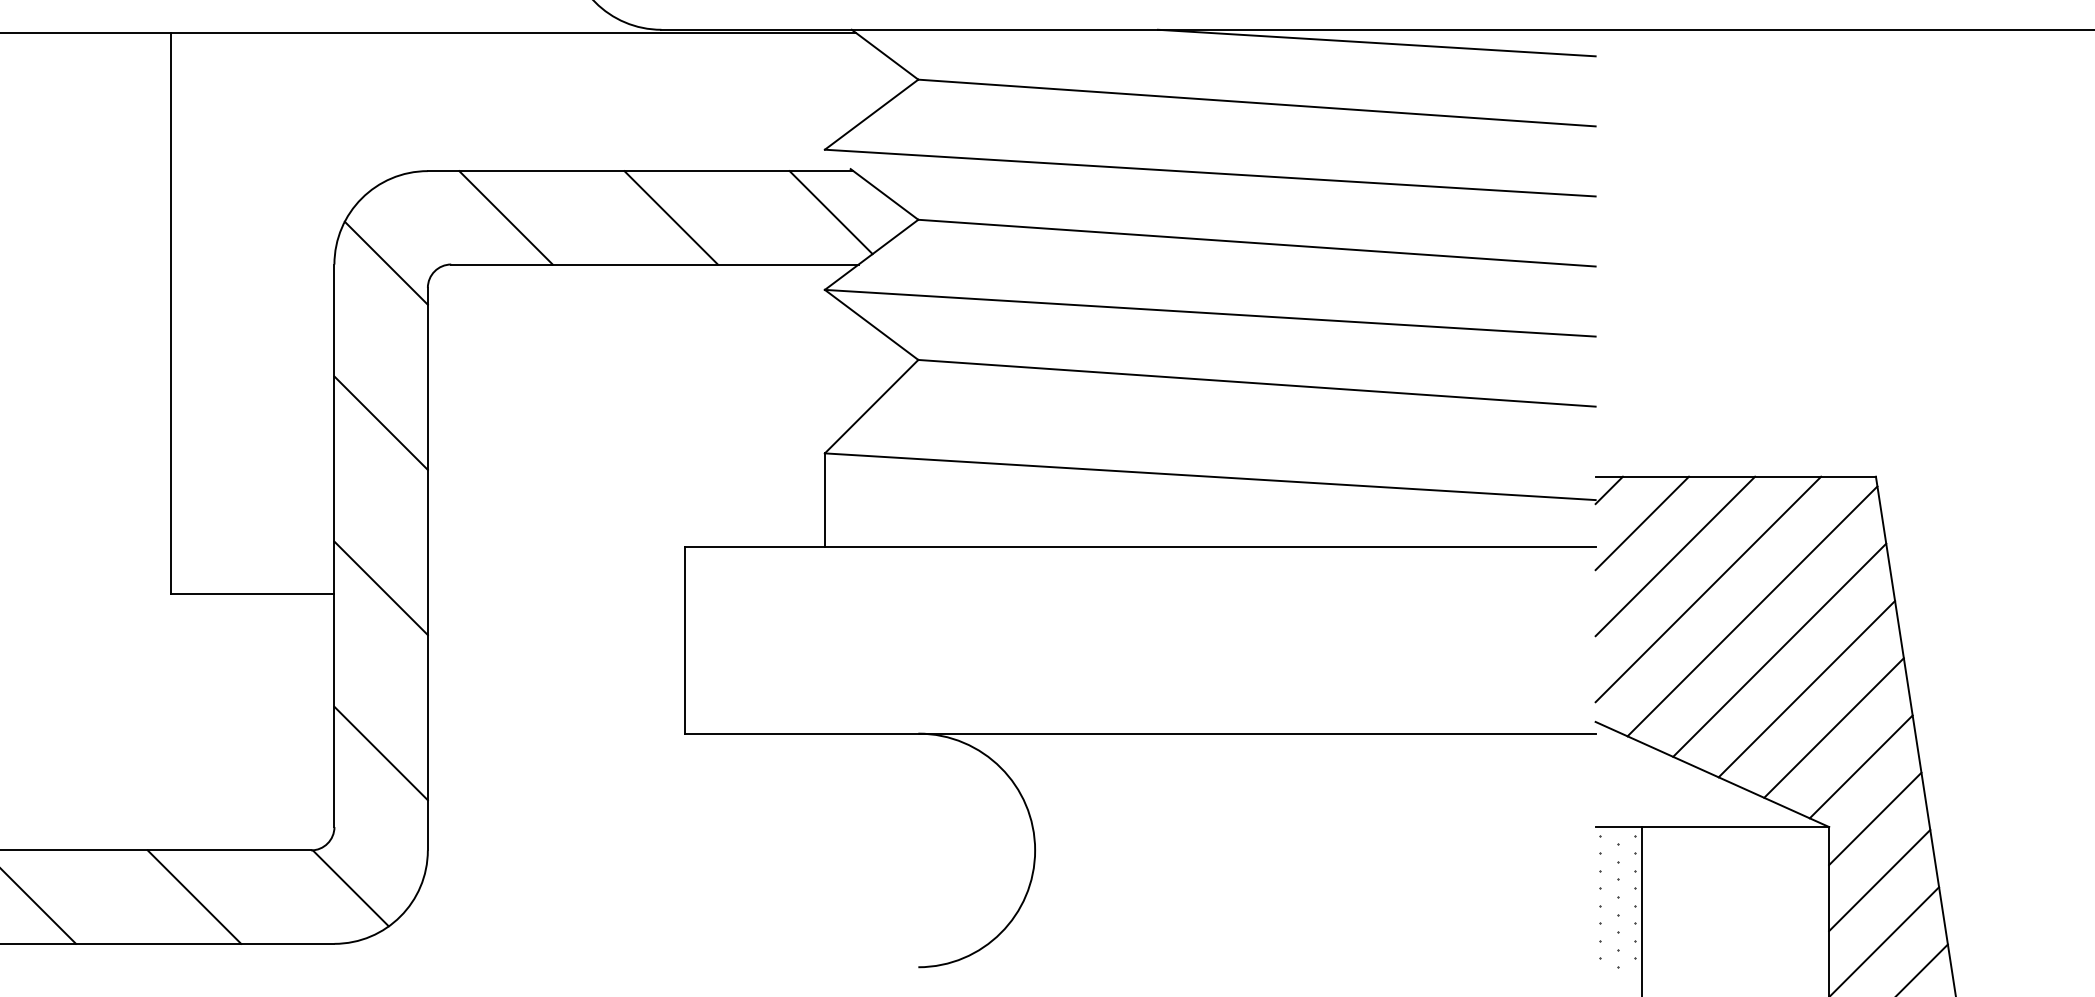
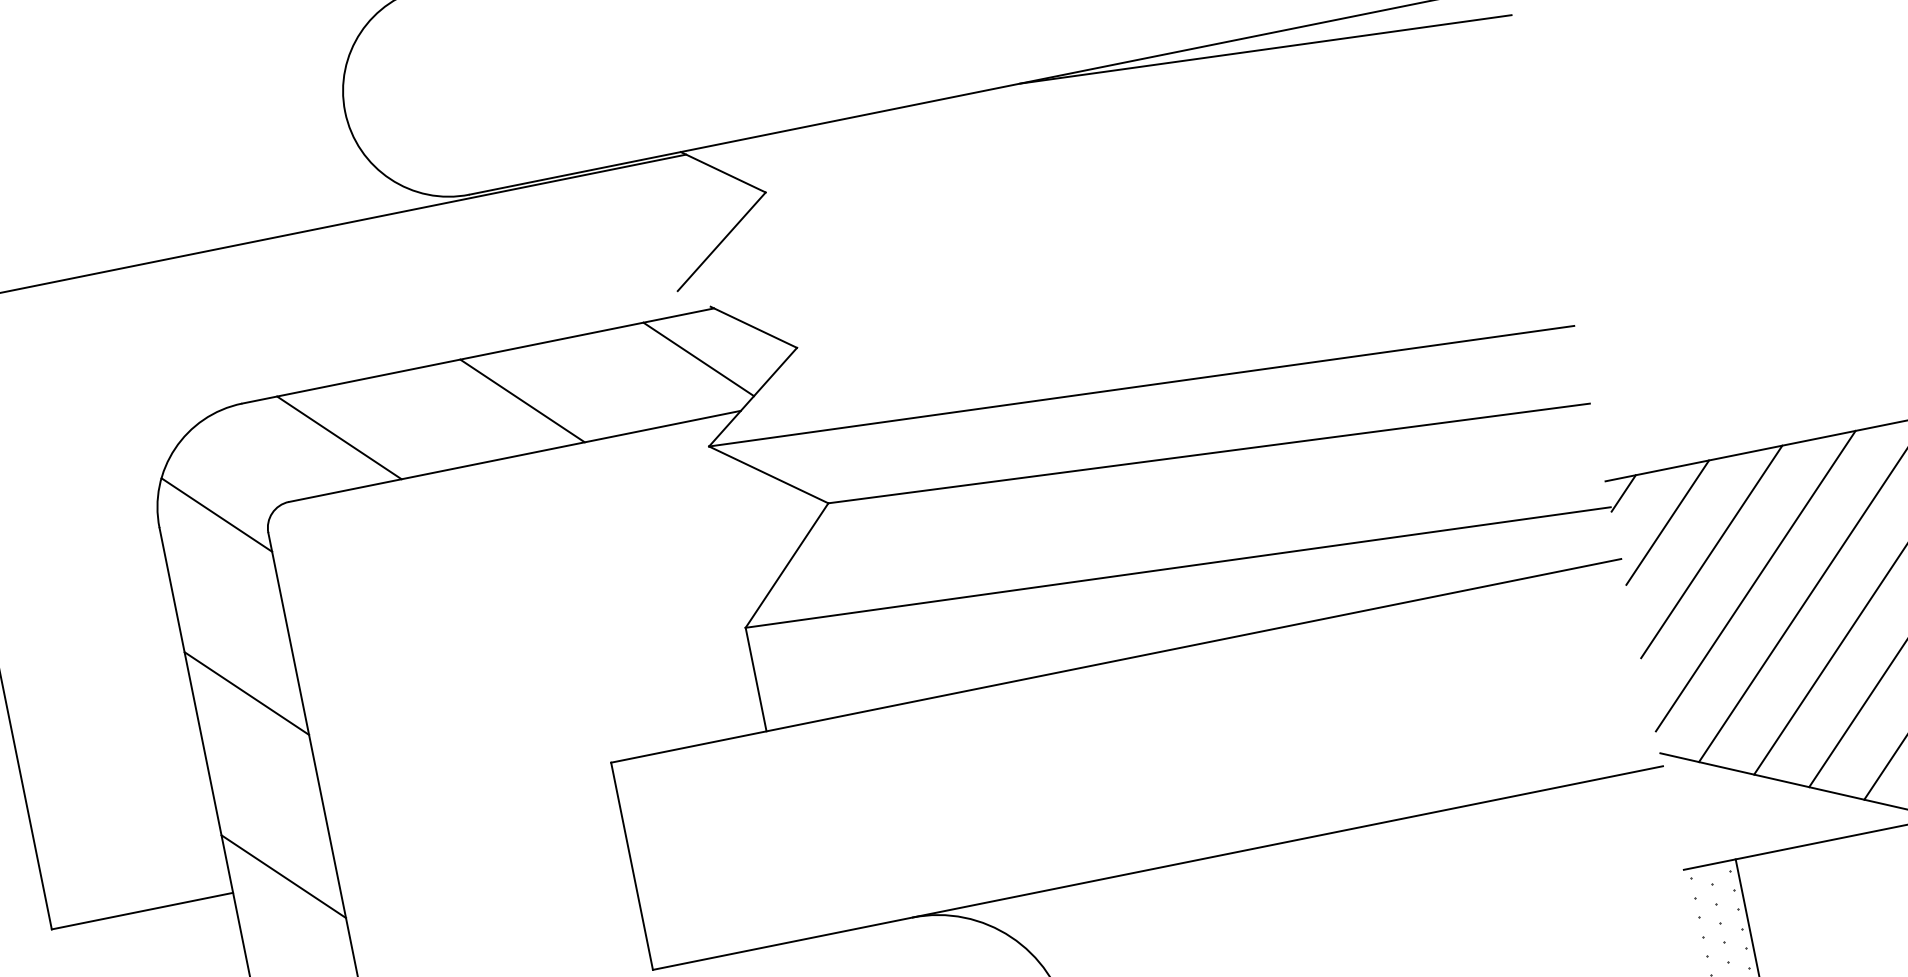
line: (1256, 102) -> (1145, 142), removed
line: (1209, 172) -> (1109, 230), removed
line: (1256, 242) -> (1177, 297), removed

